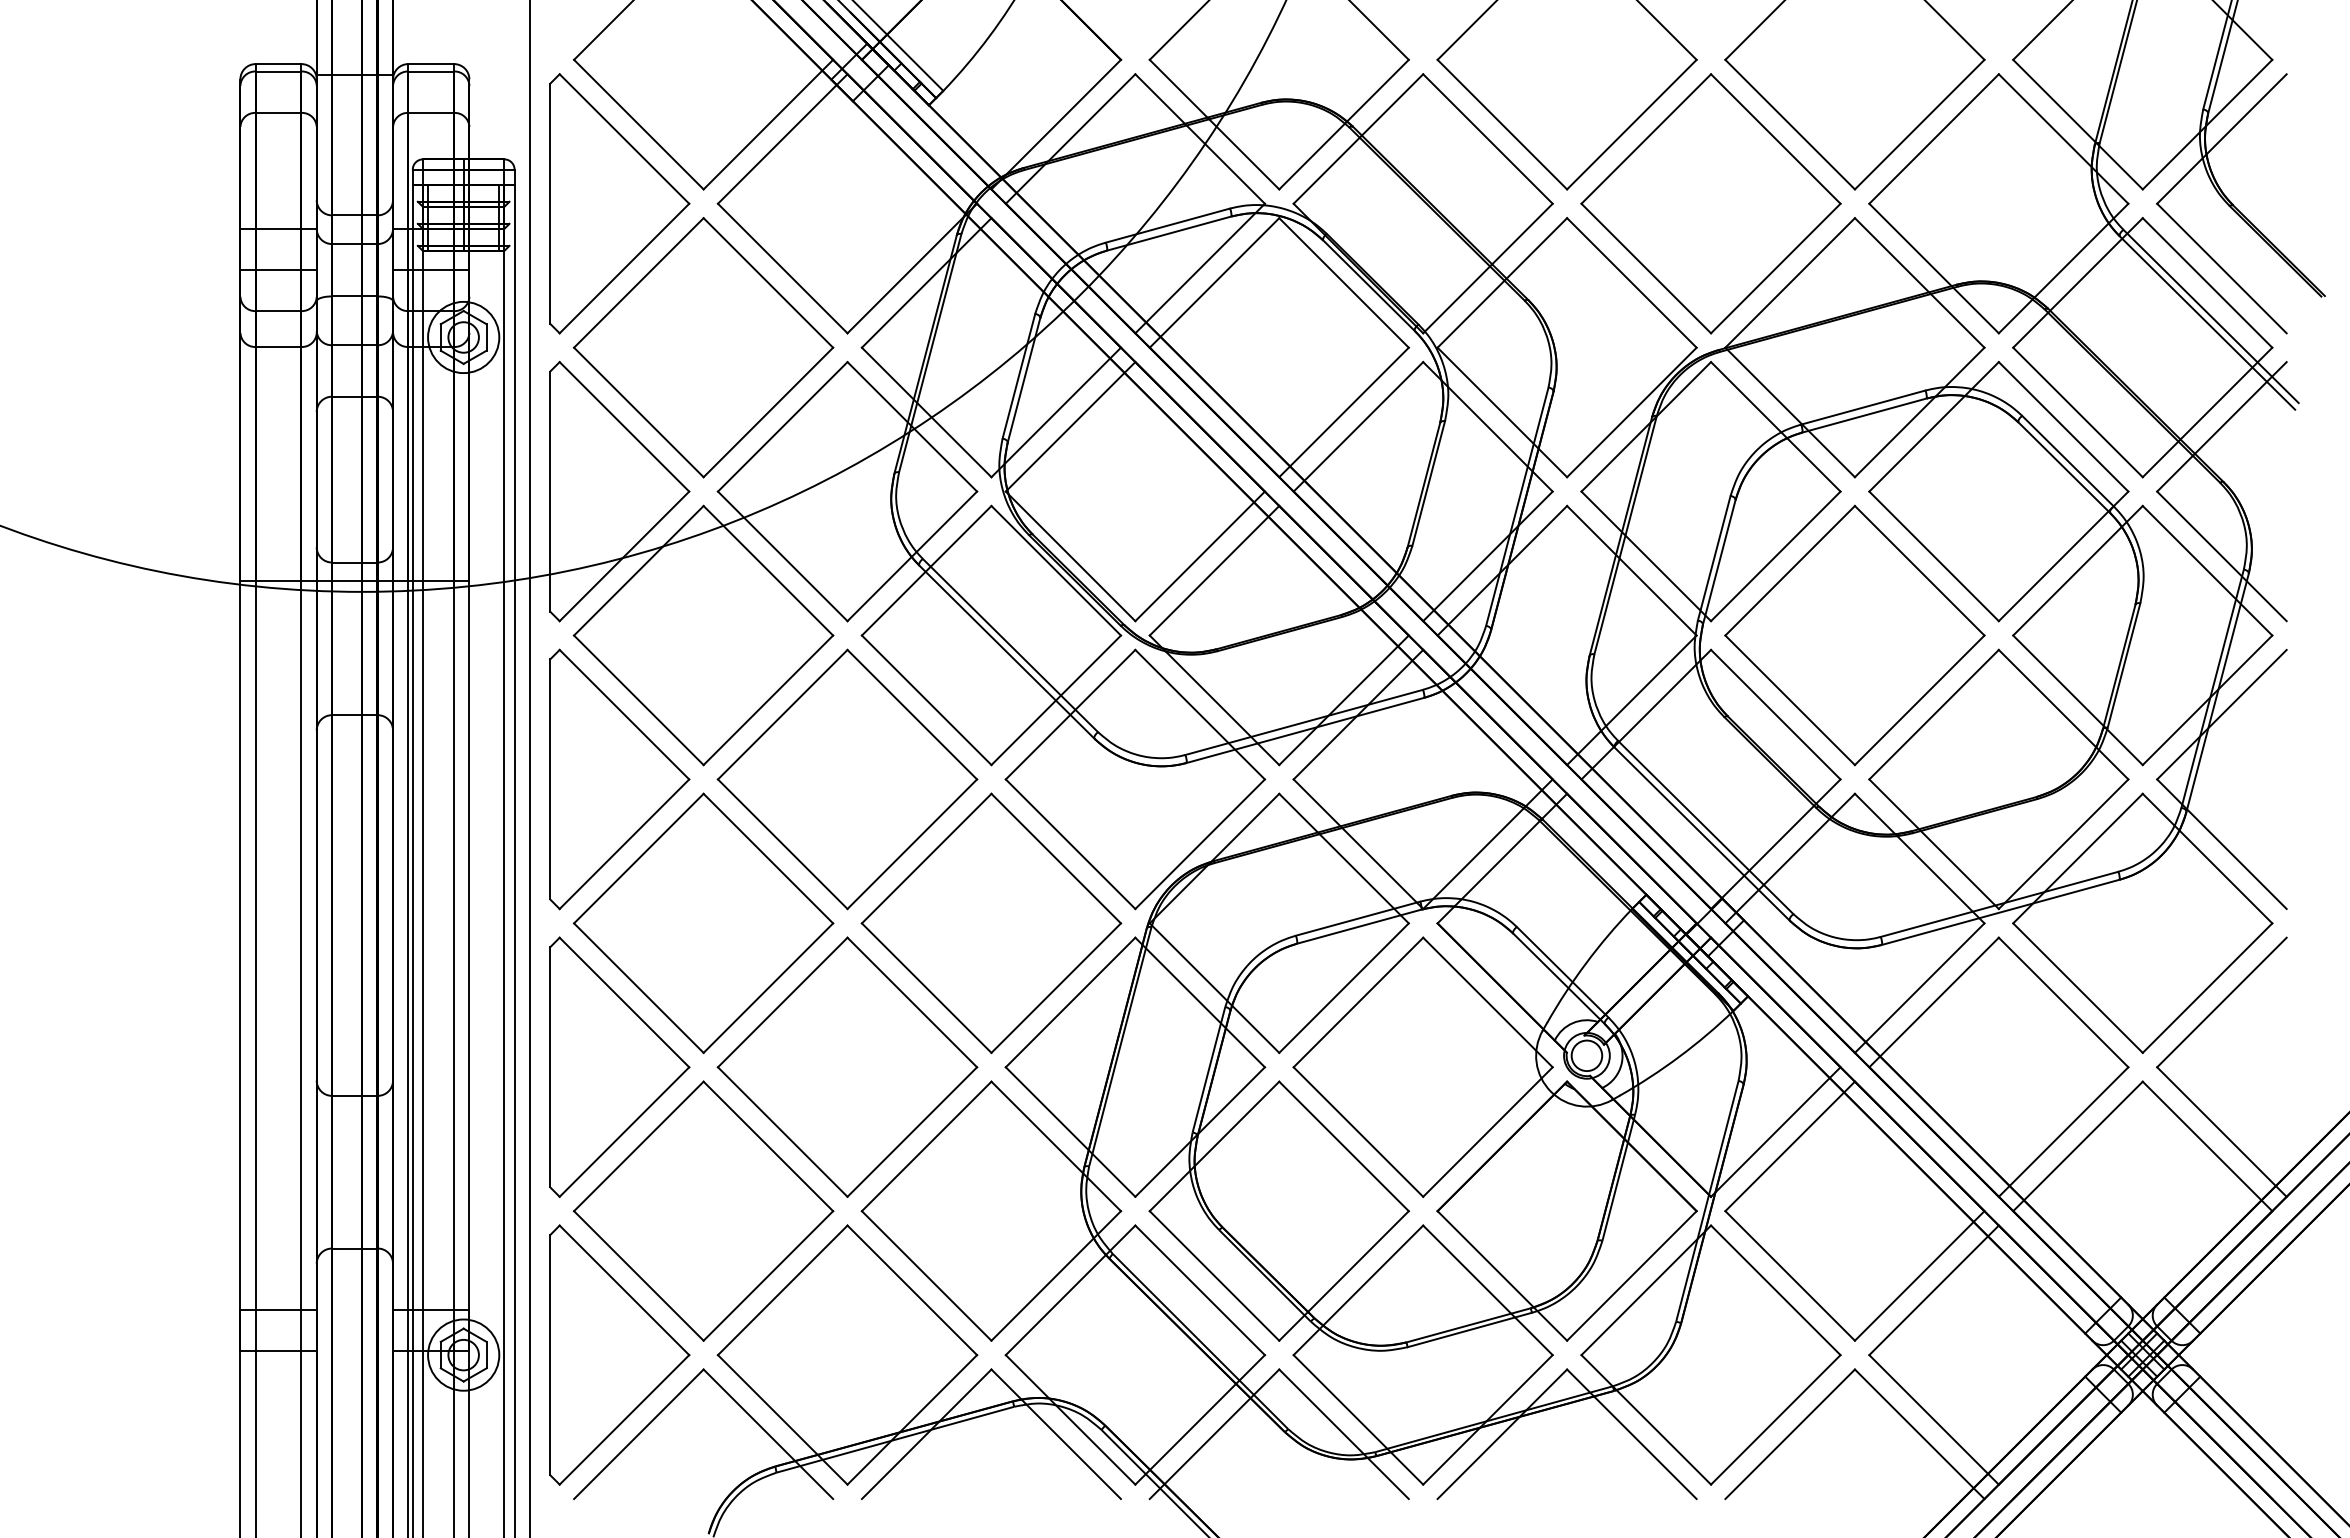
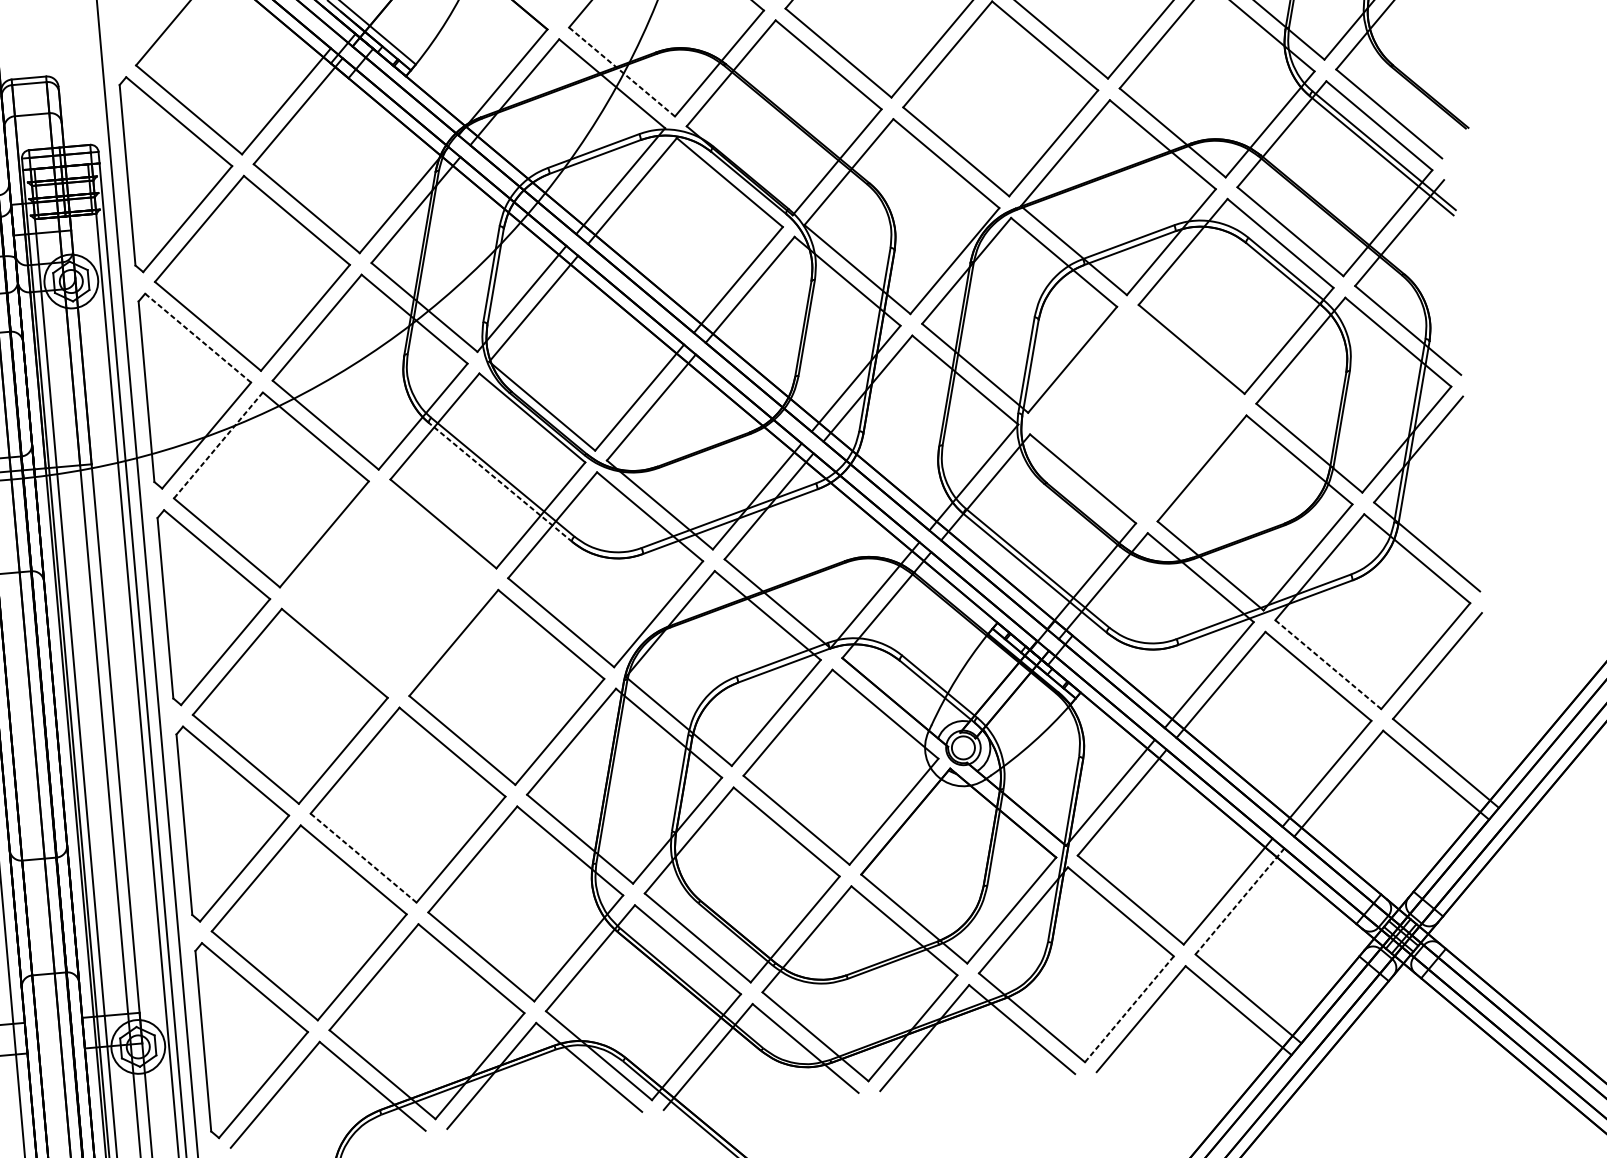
line: (1214, 124) -> (622, 71), solid -> dashed
line: (624, 426) -> (198, 337), solid -> dashed
line: (638, 570) -> (218, 445), solid -> dashed
part: (1854, 635) -> (1137, 414), removed
line: (1006, 651) -> (500, 481), solid -> dashed
part: (847, 779) -> (389, 588), removed
line: (2078, 988) -> (1328, 664), solid -> dashed
line: (782, 1132) -> (363, 858), solid -> dashed
line: (1934, 1290) -> (1240, 901), solid -> dashed
line: (1775, 1419) -> (1129, 1009), solid -> dashed

